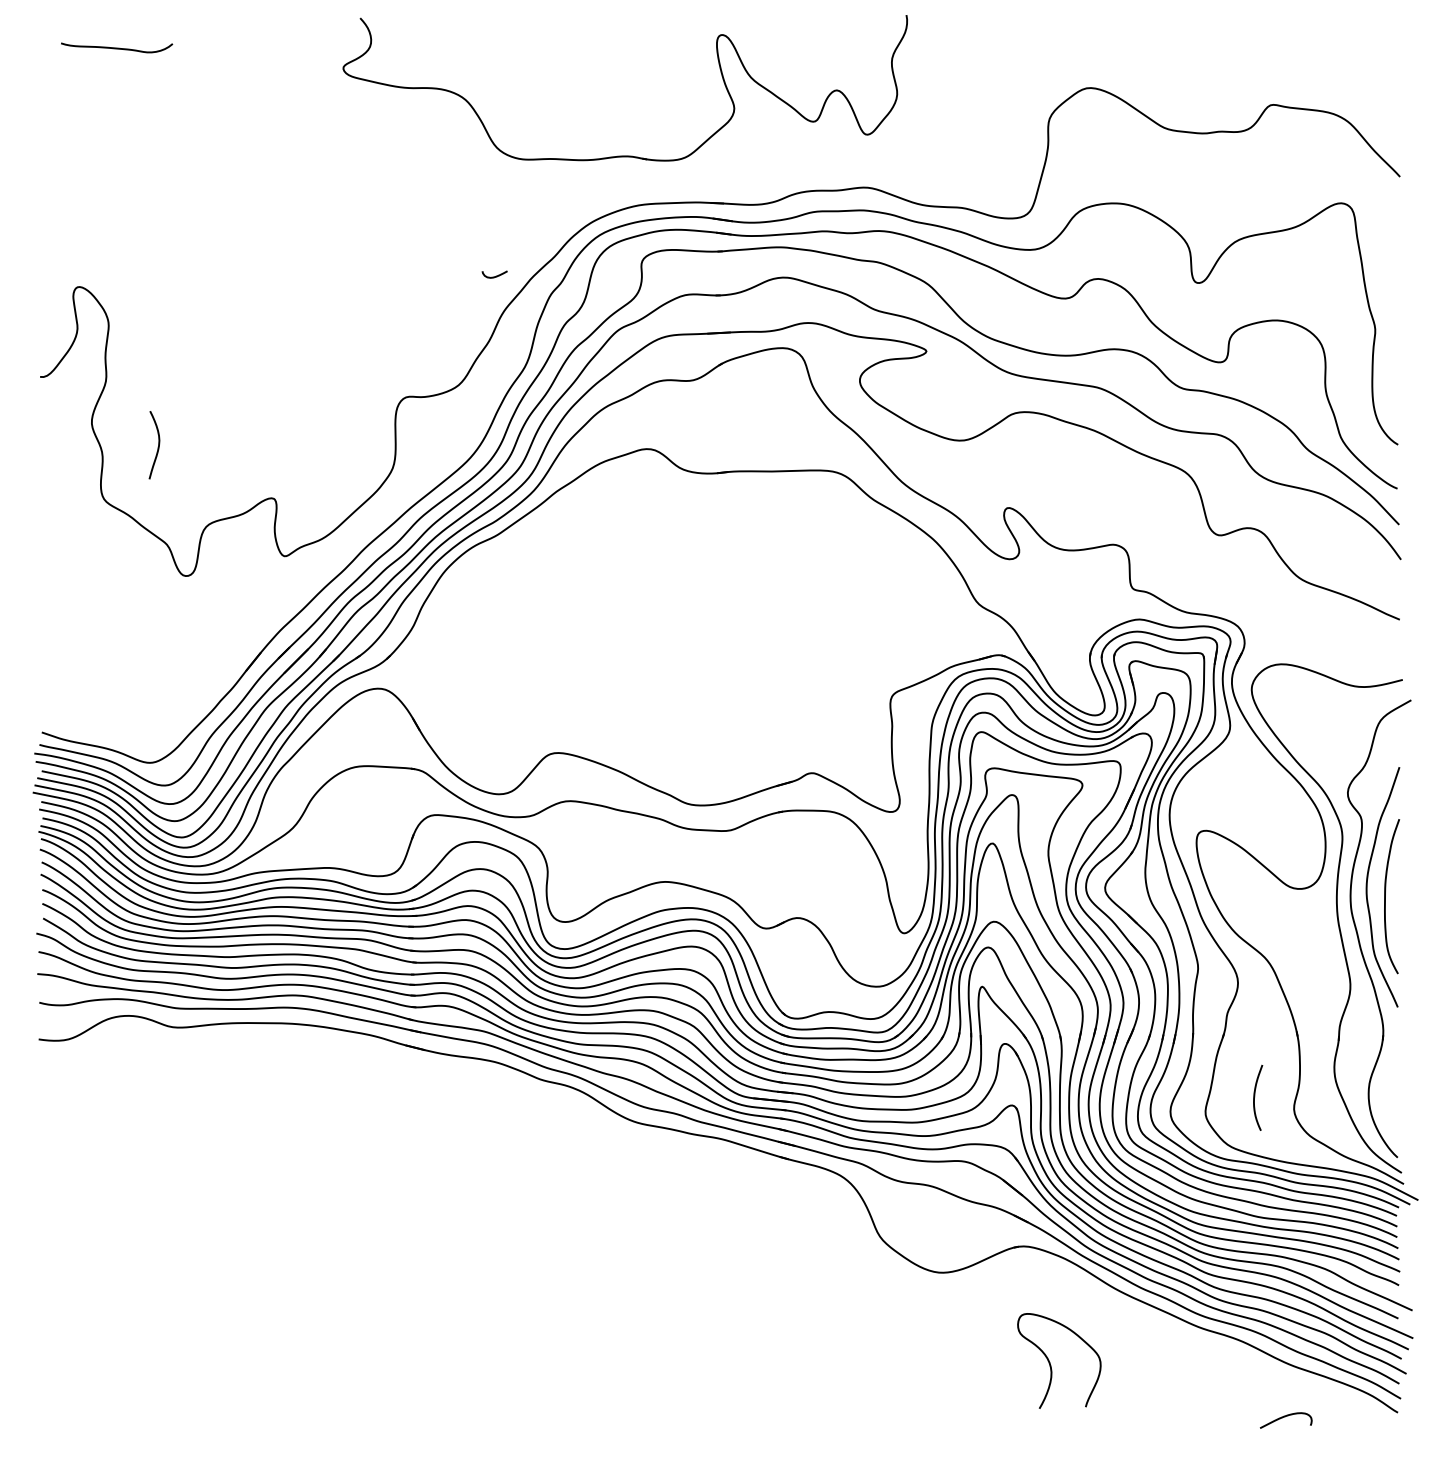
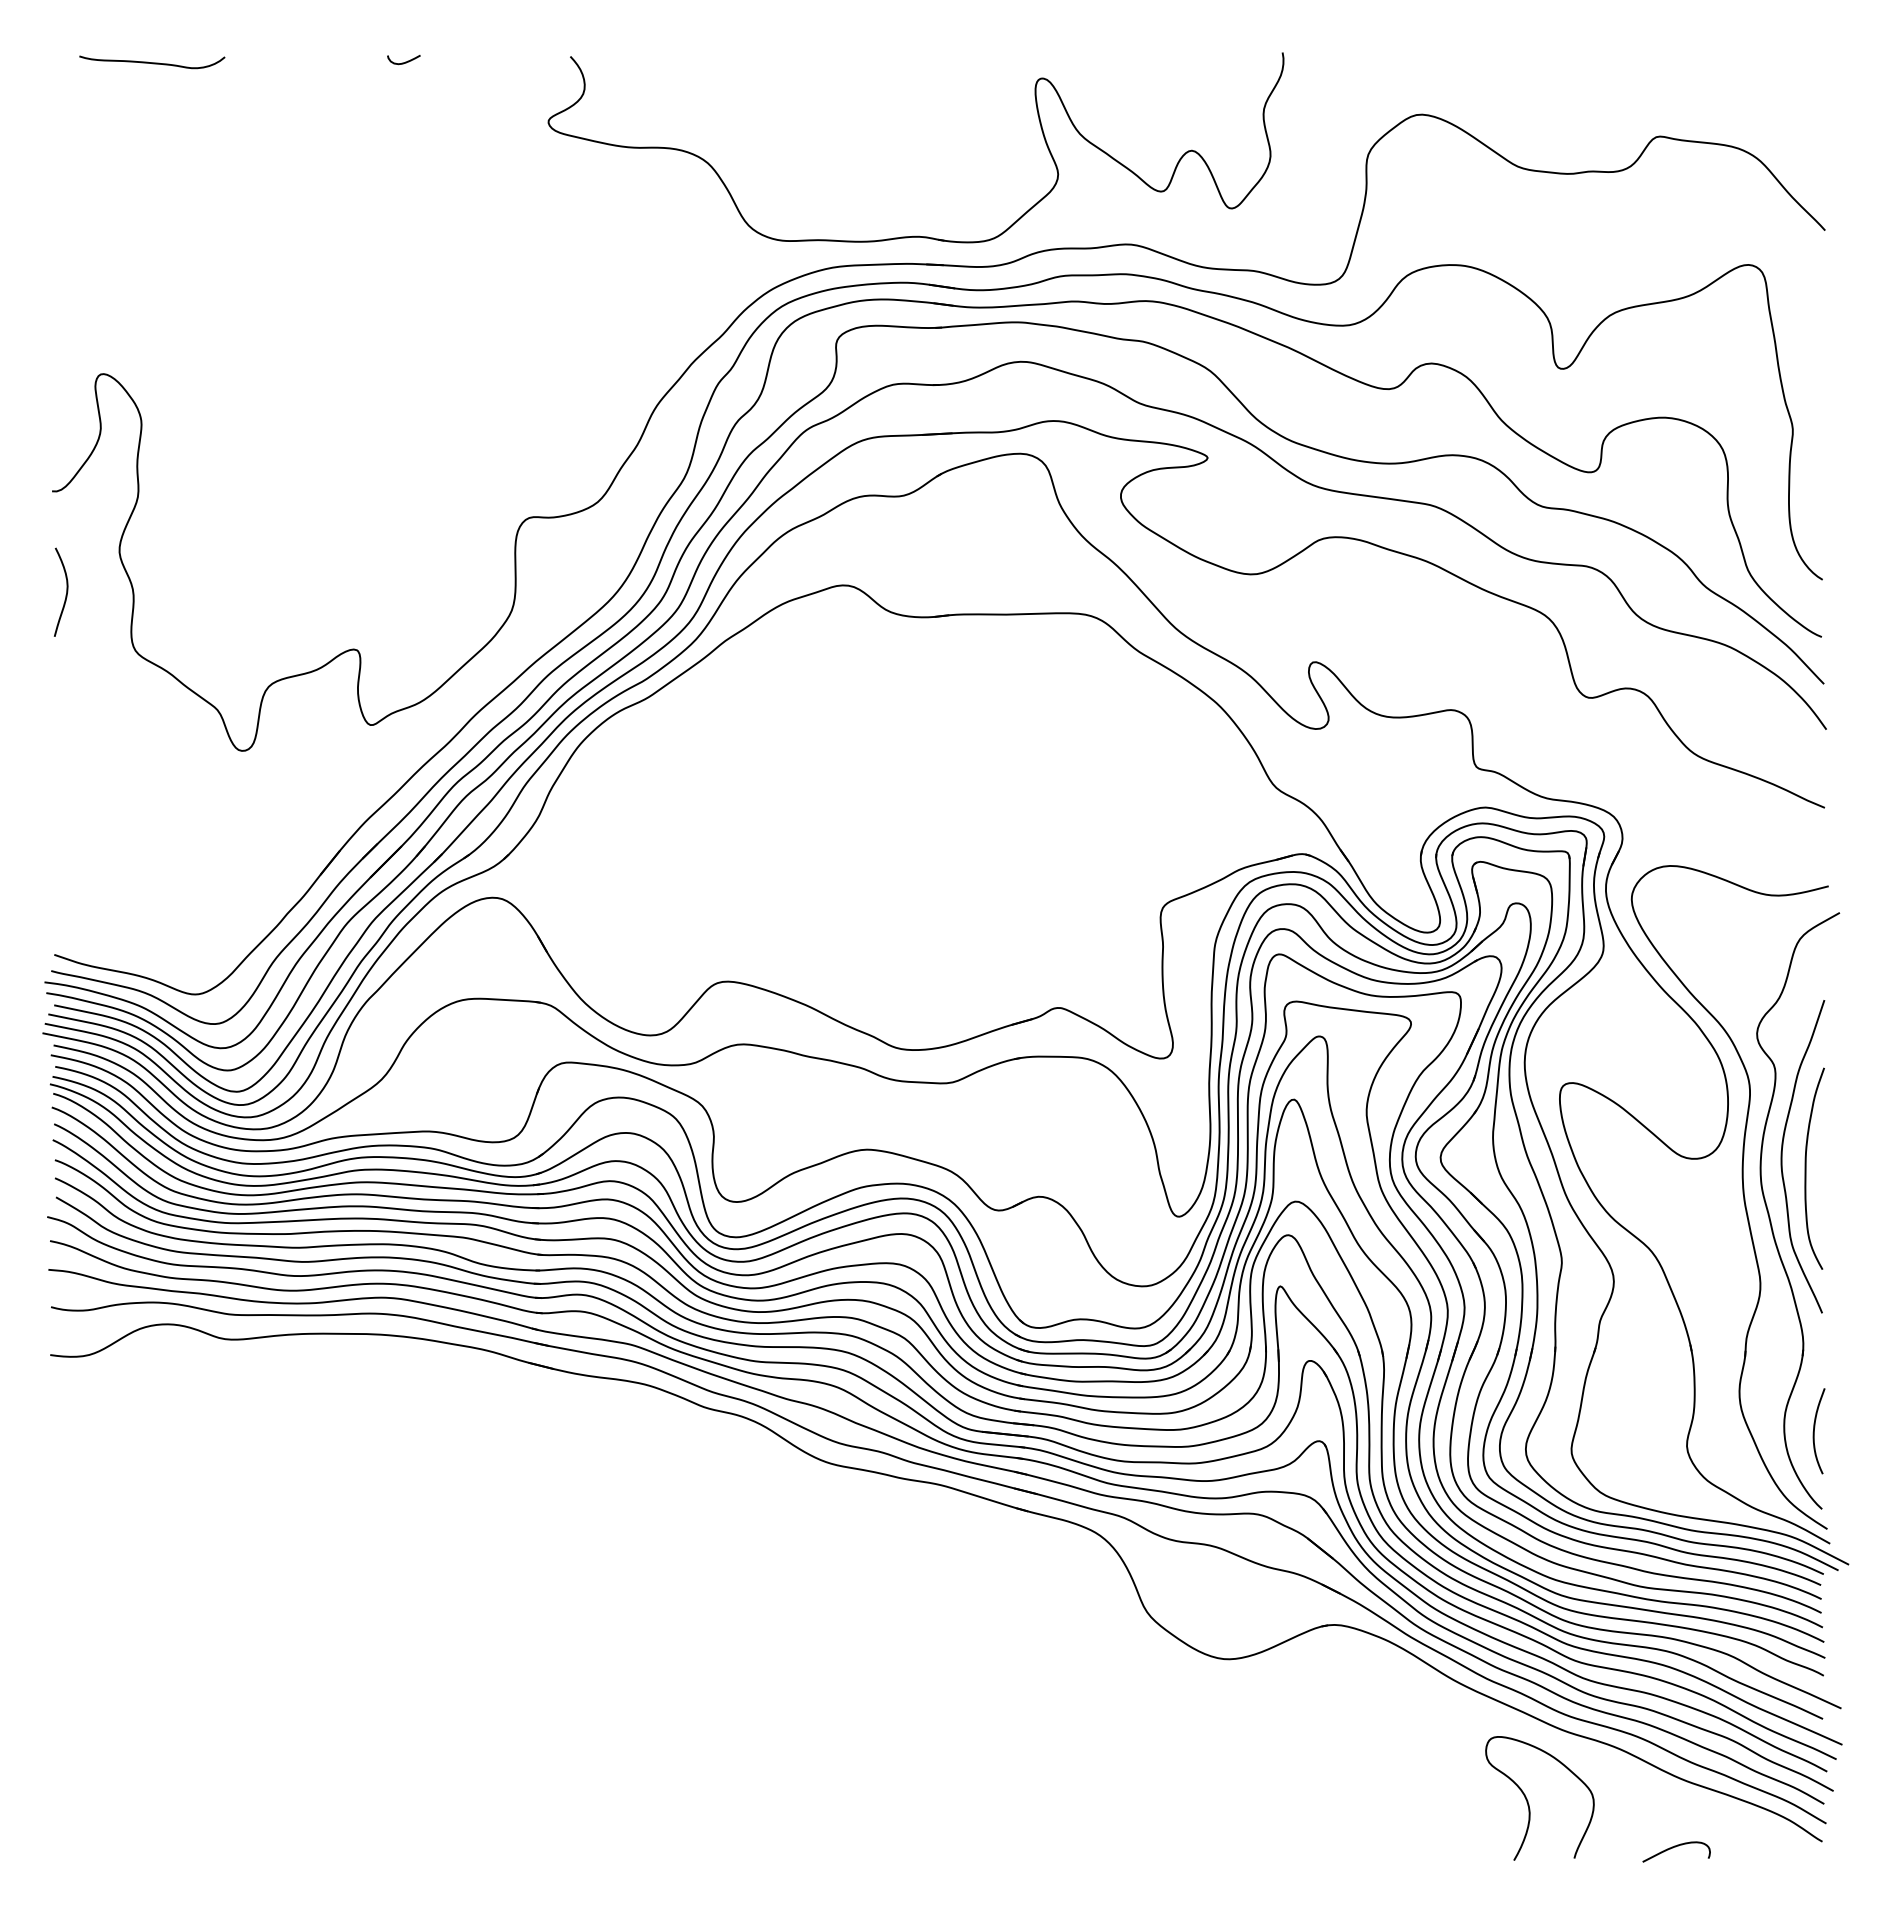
part: (624, 155) -> (915, 235), moved
curve: (494, 276) -> (403, 62), moved
curve: (157, 446) -> (65, 594), moved
curve: (1254, 1098) -> (1814, 1431), moved
curve: (1050, 1363) -> (1528, 1801), moved

